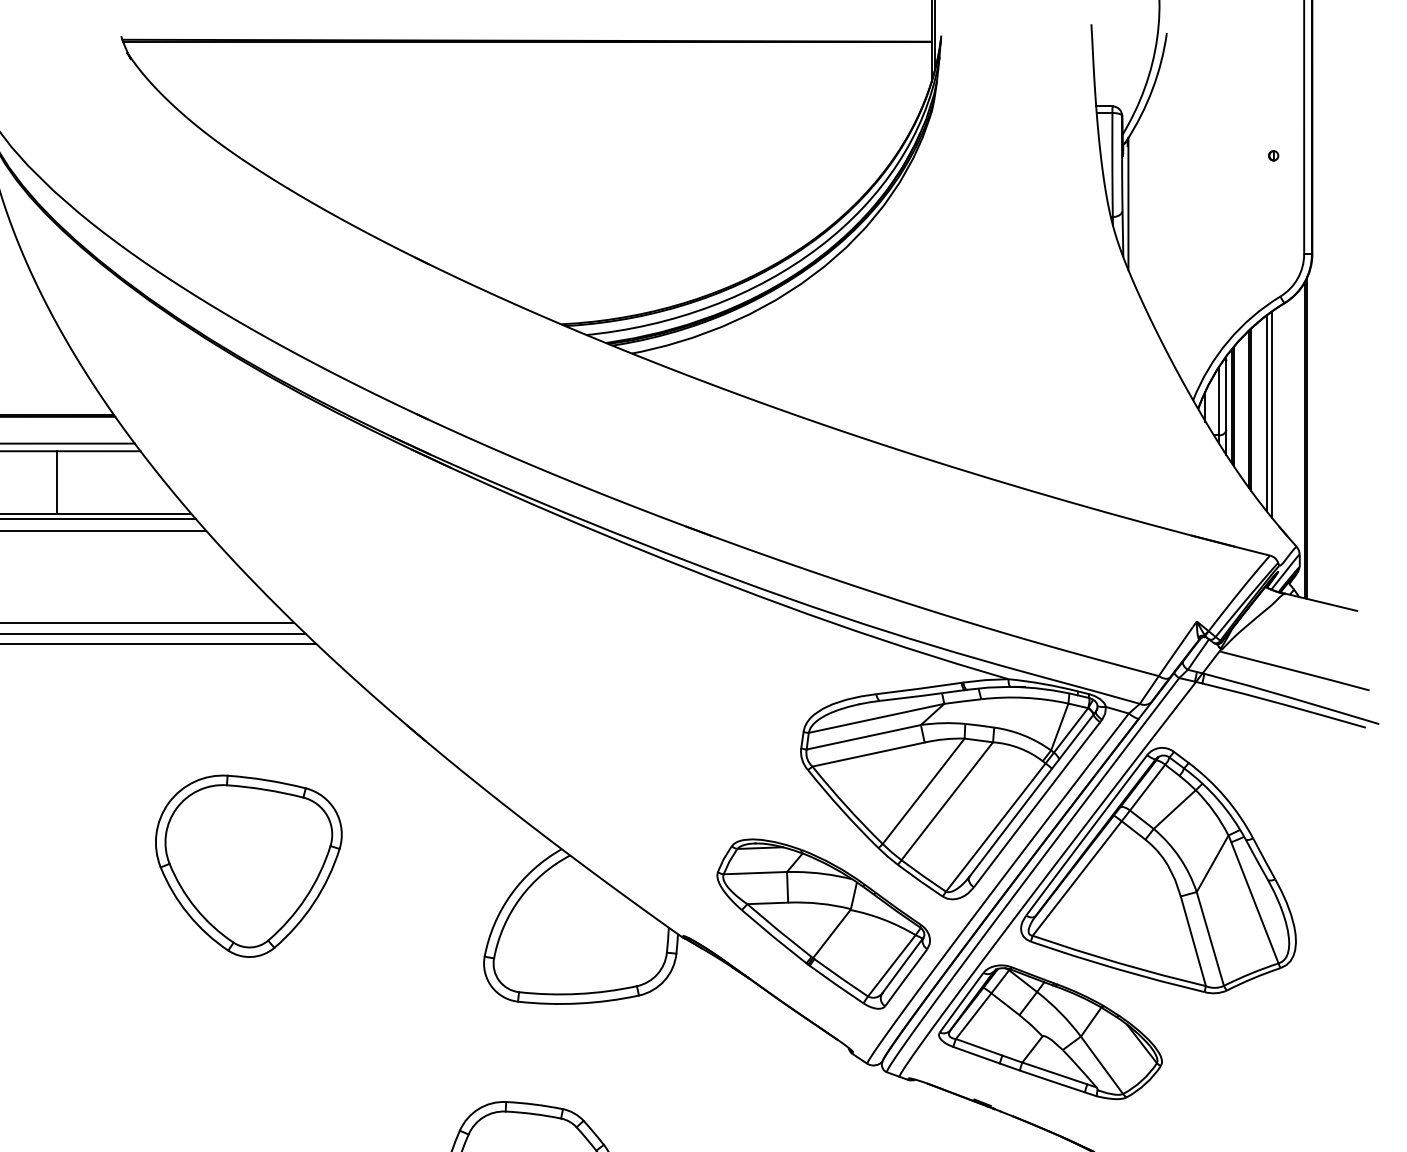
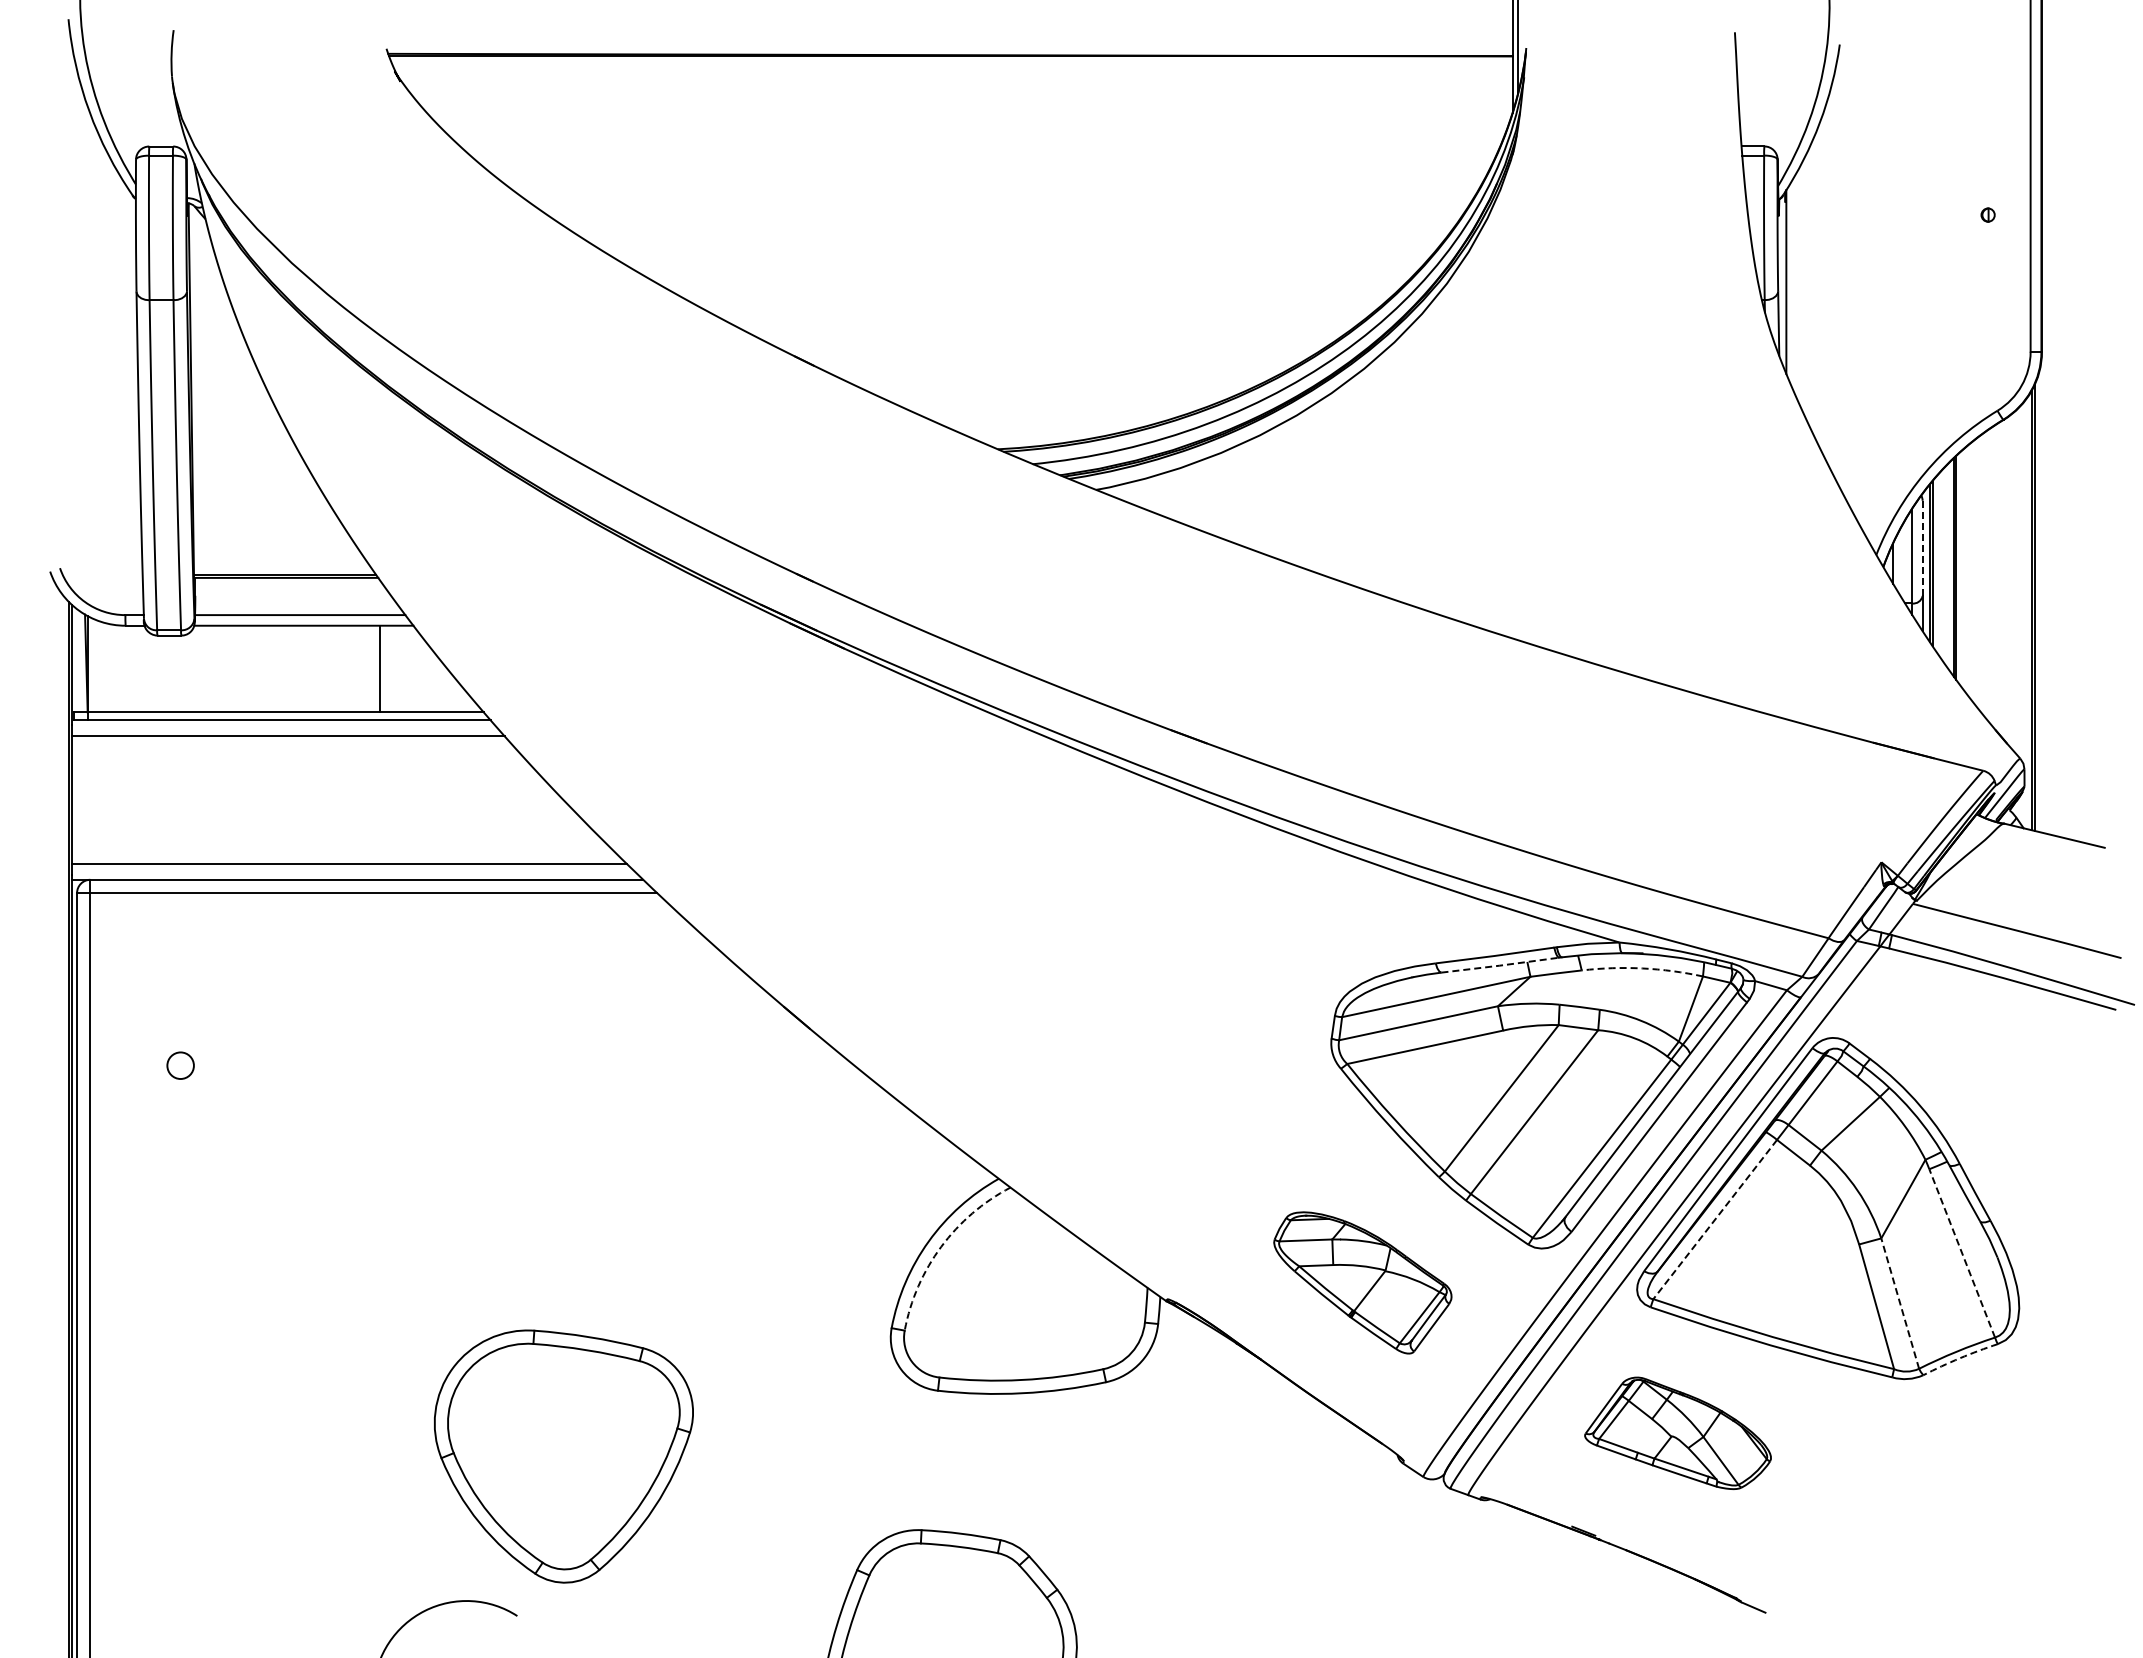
line: (1226, 395) -> (1922, 548), solid -> dashed
line: (1266, 413) -> (1978, 573), removed
line: (1272, 414) -> (1986, 574), removed
line: (57, 482) -> (379, 668), moved
line: (922, 695) -> (1499, 965), solid -> dashed
arc: (1024, 697) -> (1642, 968), solid -> dashed
part: (248, 866) -> (563, 1456), moved
line: (1077, 878) -> (1715, 1219), solid -> dashed
arc: (520, 897) -> (941, 1246), solid -> dashed
line: (1255, 902) -> (1962, 1252), solid -> dashed
part: (823, 923) -> (1362, 1282), size x0.6
line: (1210, 938) -> (1900, 1303), solid -> dashed
arc: (1253, 978) -> (1959, 1358), solid -> dashed
part: (1050, 1032) -> (1677, 1433), size x0.6

